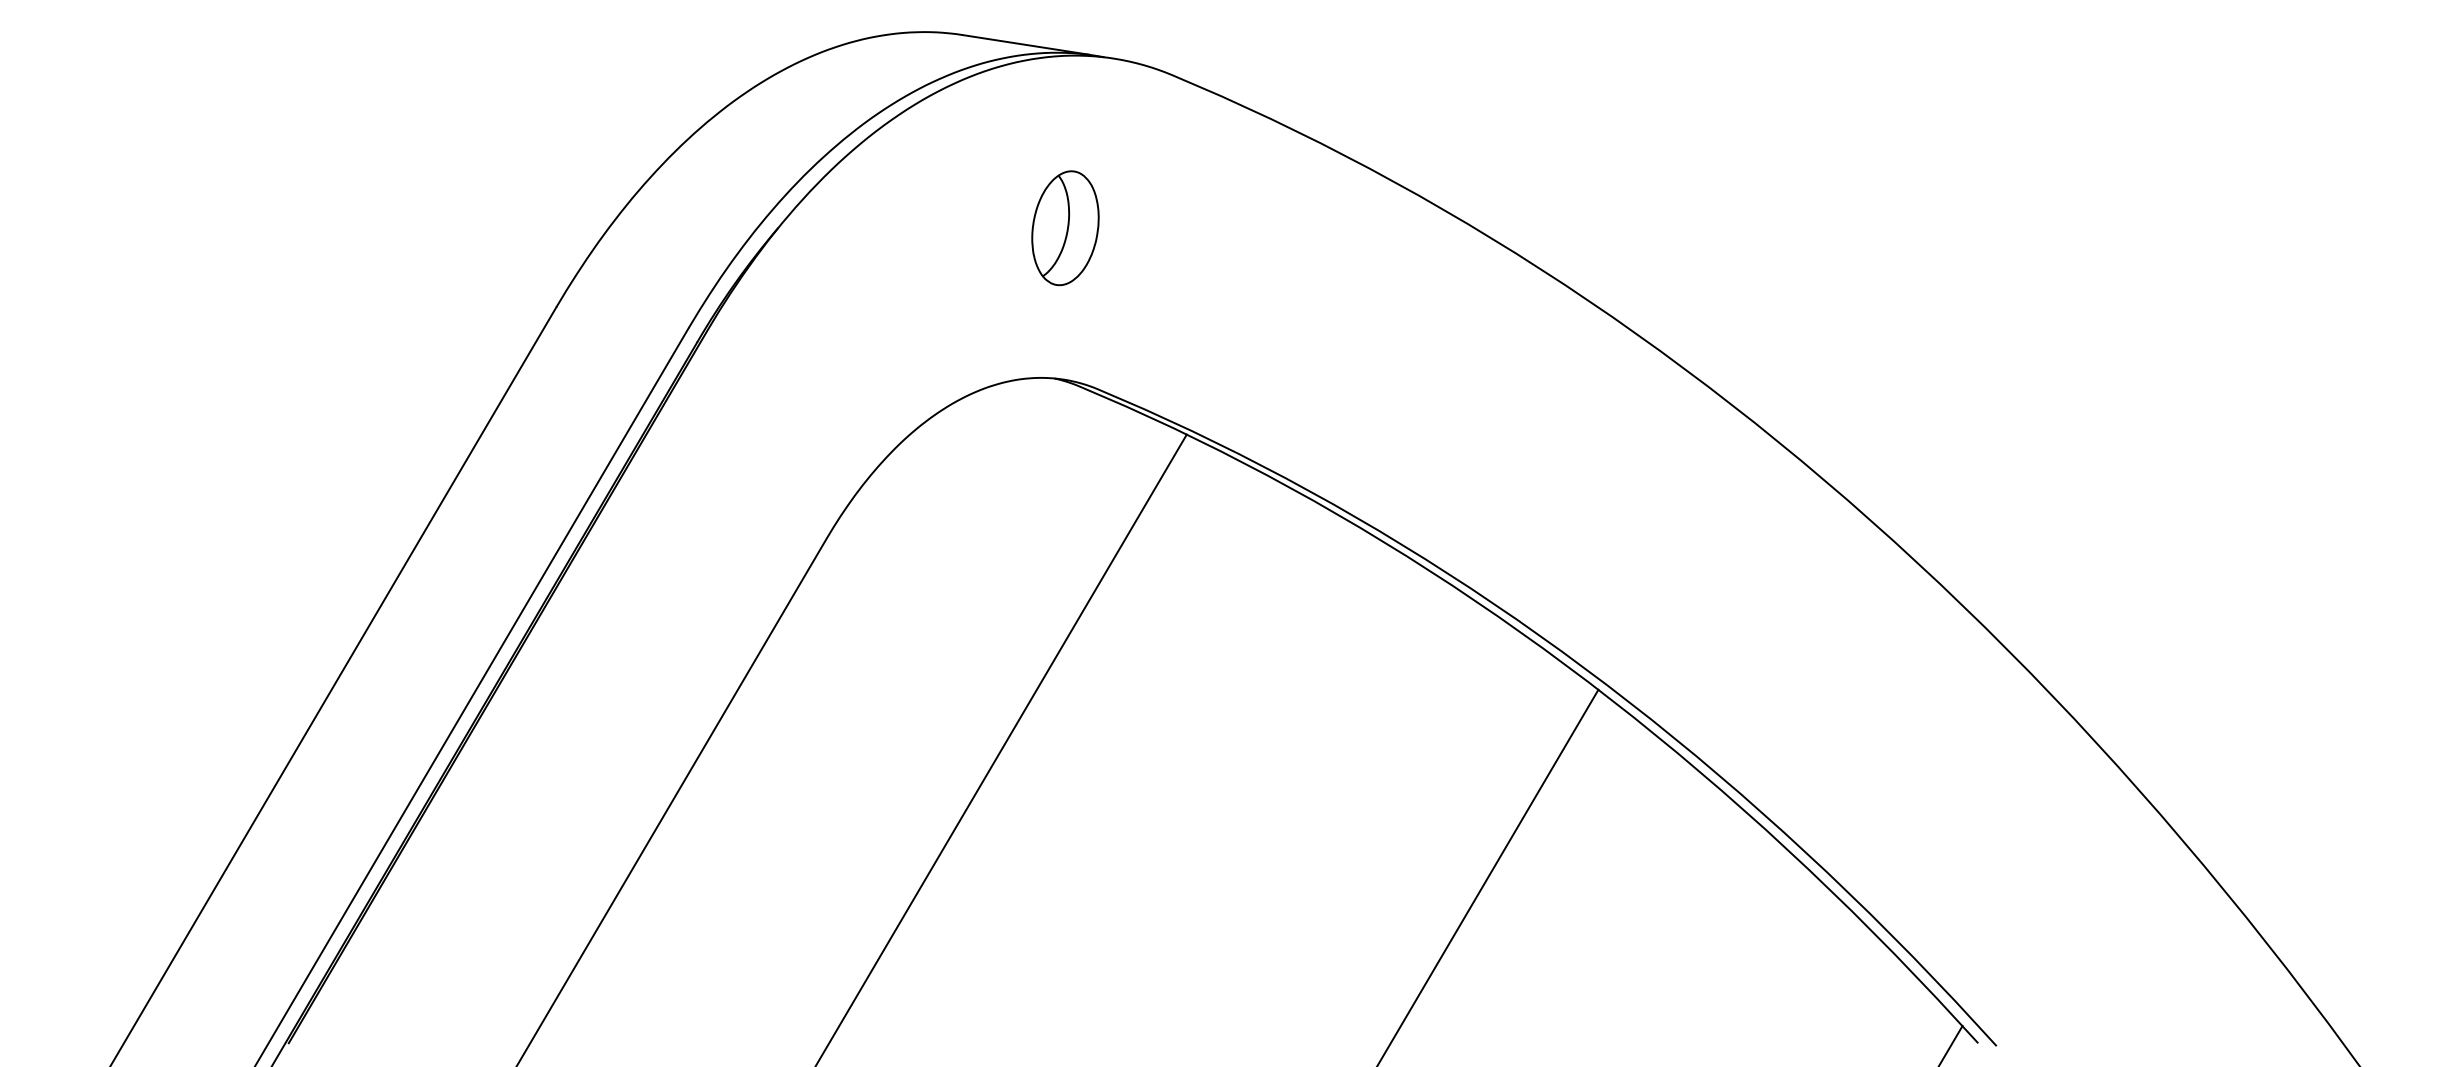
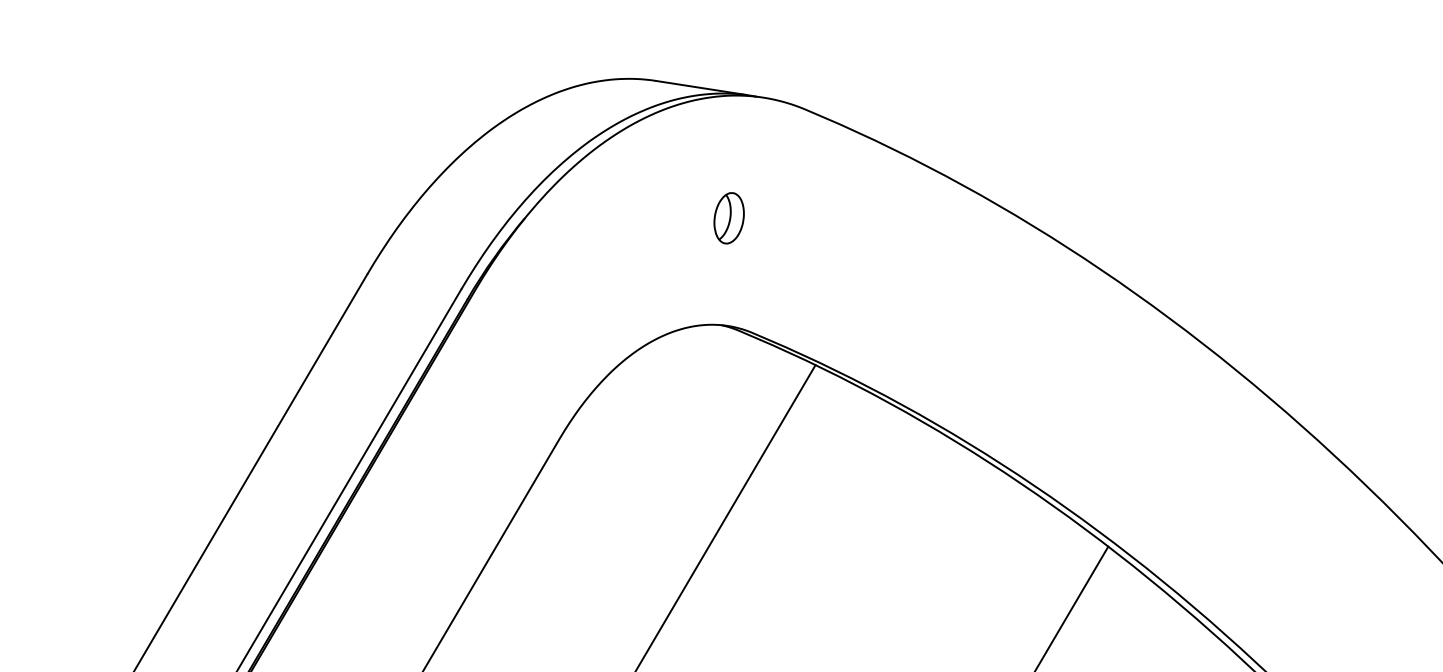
part: (1064, 227) -> (728, 217), size x0.62

